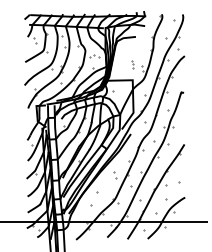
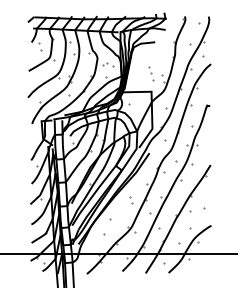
part: (132, 64) -> (151, 73), size x1.67

